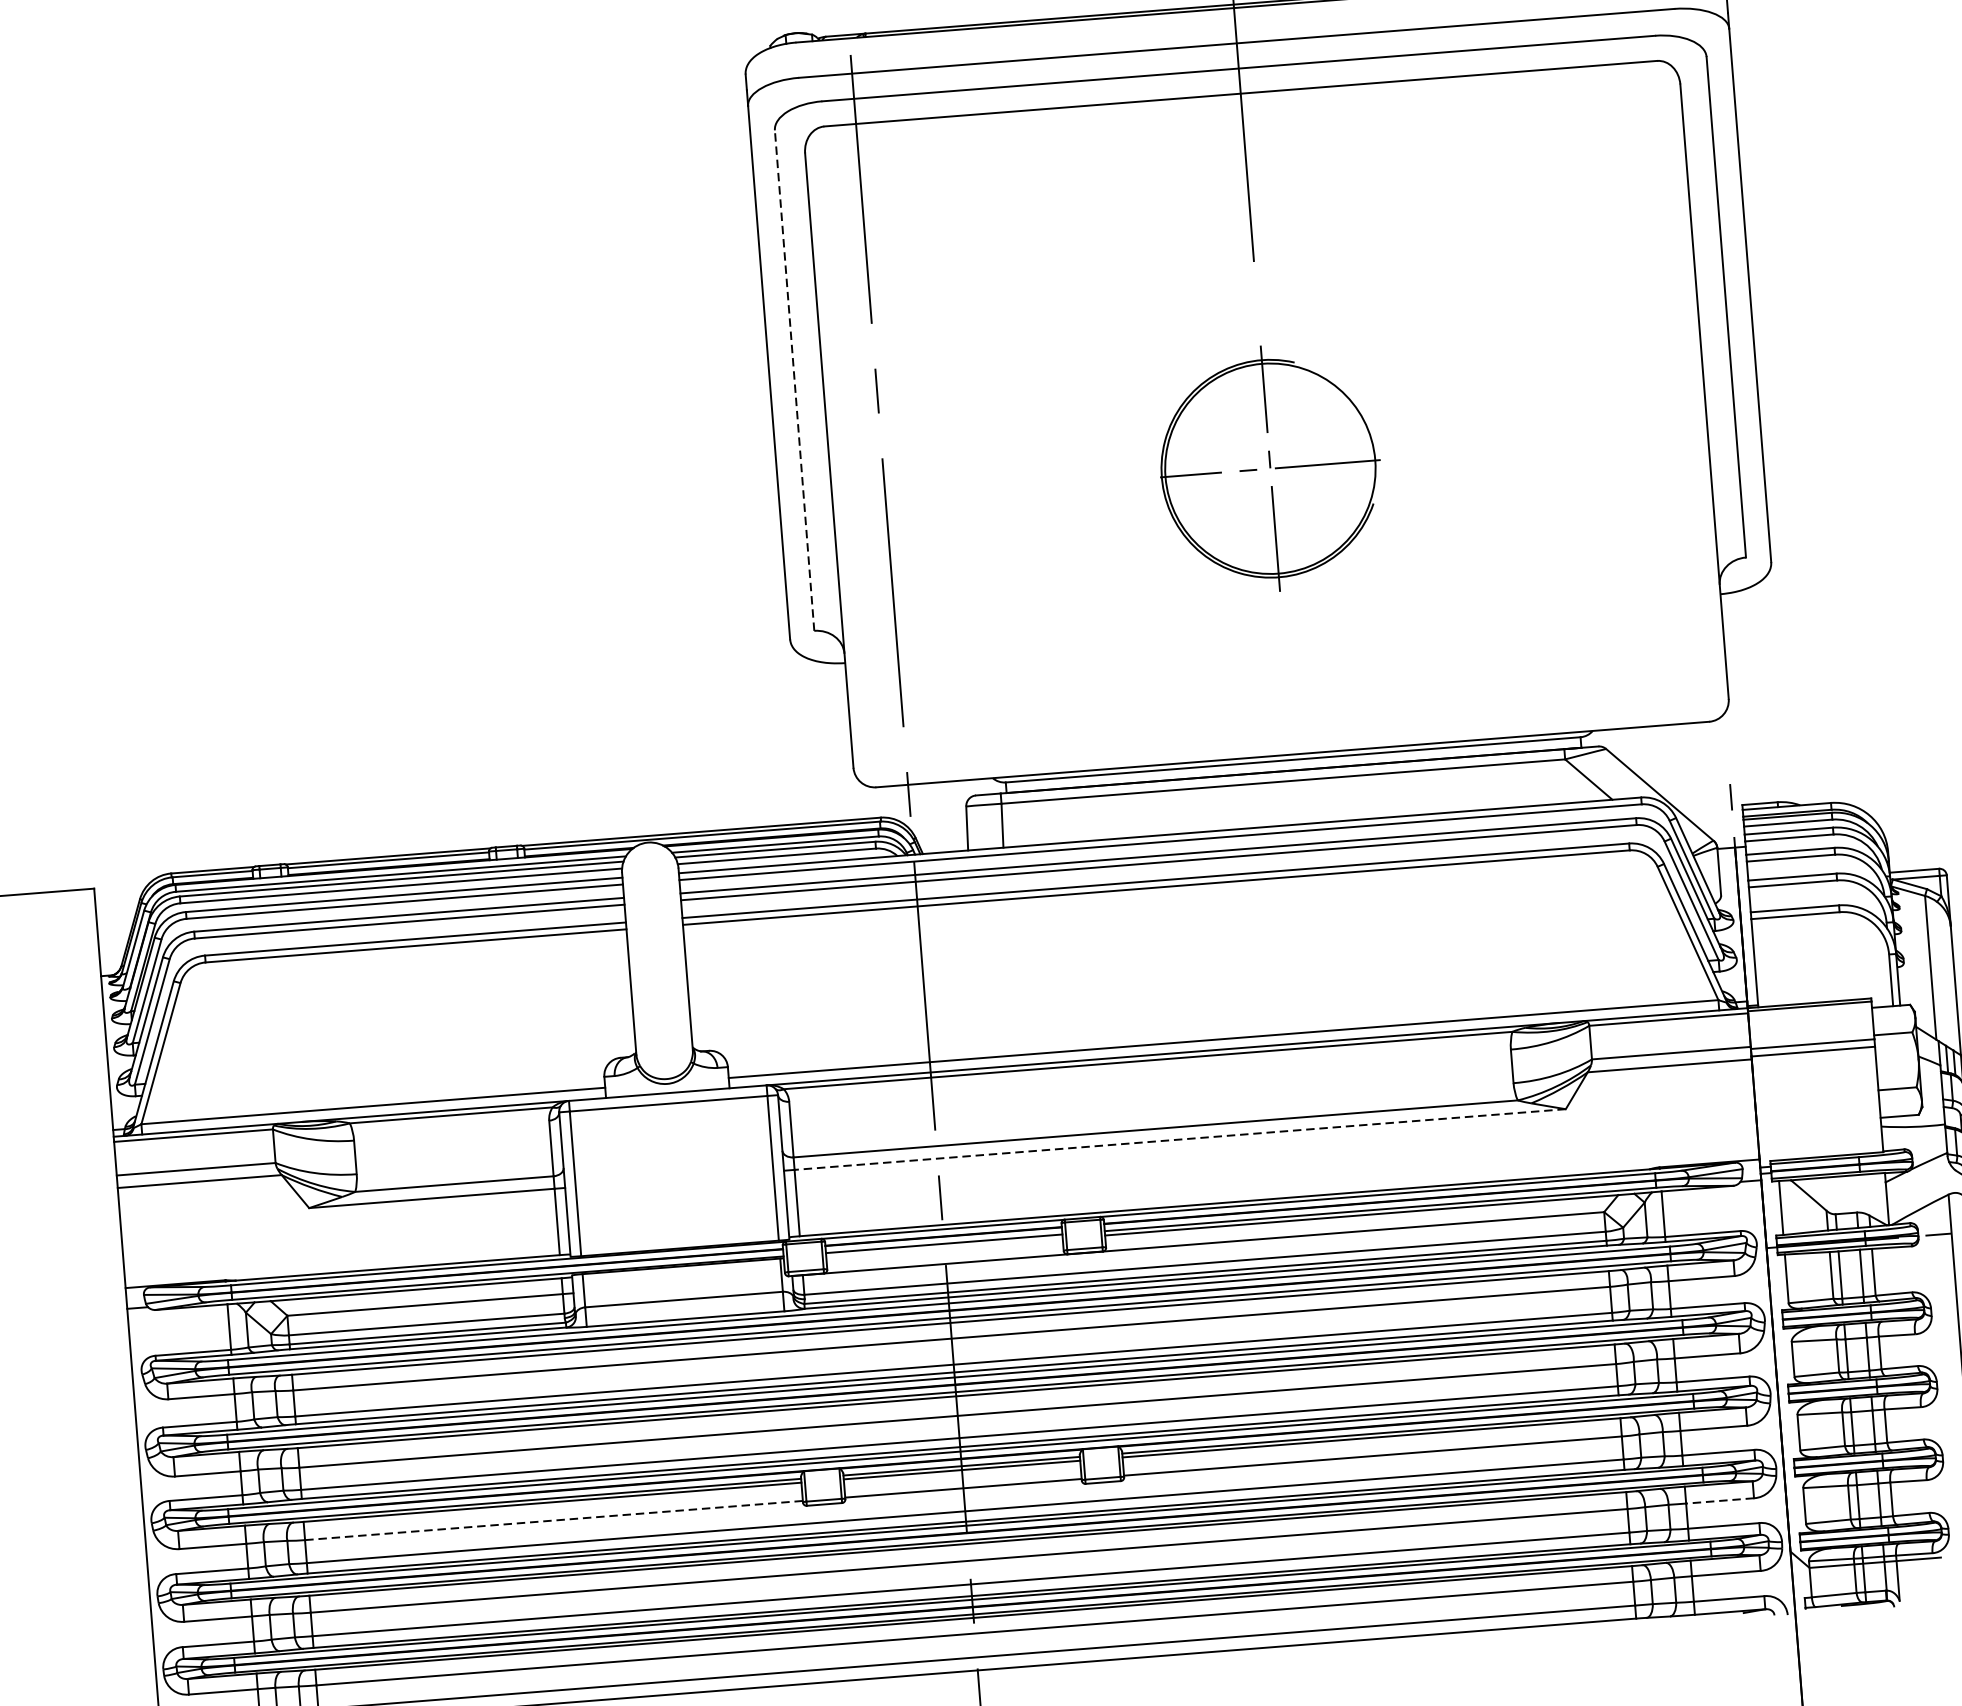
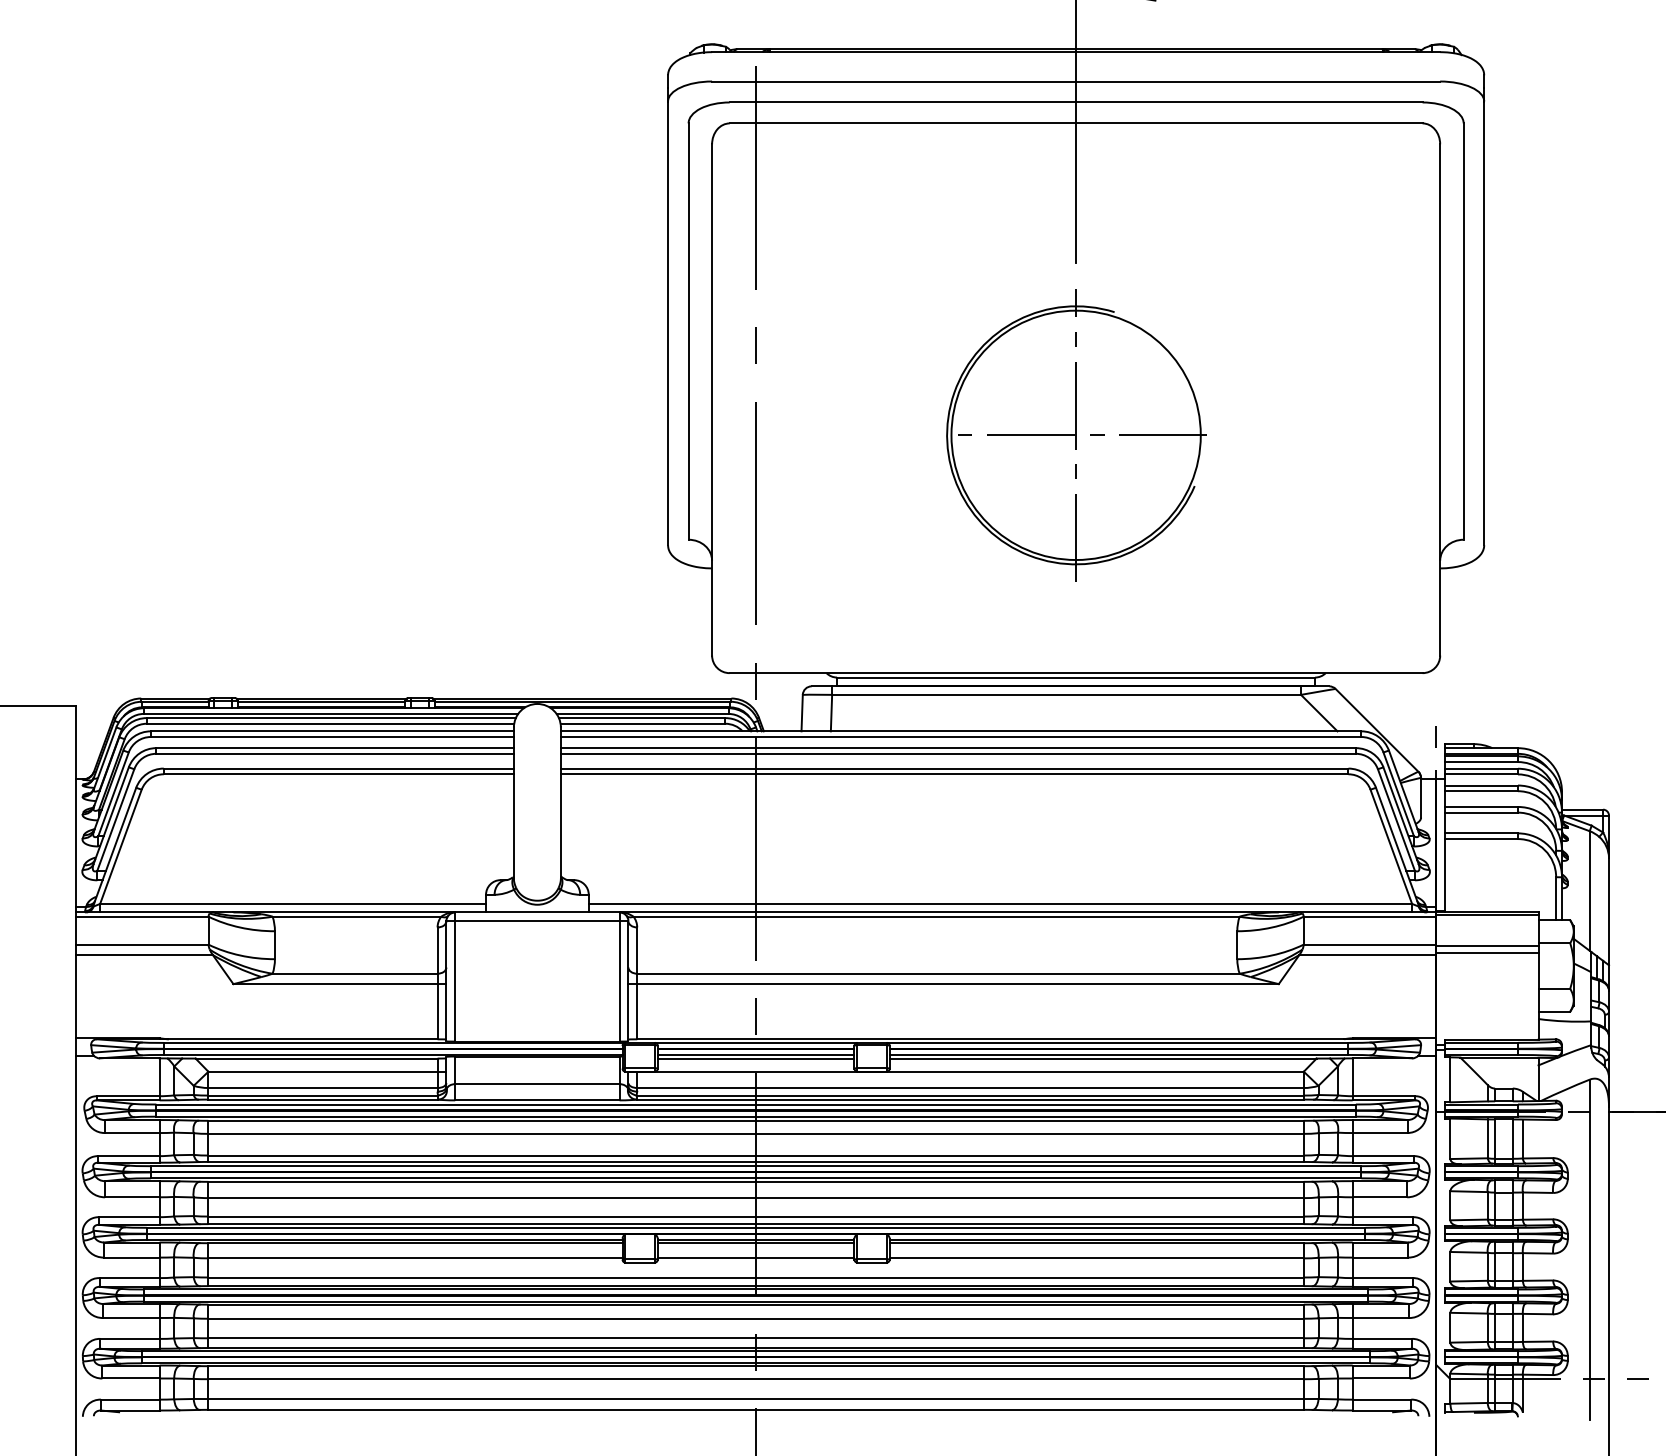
line: (794, 380) -> (688, 331), dashed -> solid
part: (1270, 468) -> (1076, 435), size x1.43
line: (1180, 1139) -> (958, 984), dashed -> solid
line: (943, 1248) -> (755, 1058), added
line: (1719, 1501) -> (1380, 1318), dashed -> solid
line: (552, 1520) -> (414, 1258), dashed -> solid

